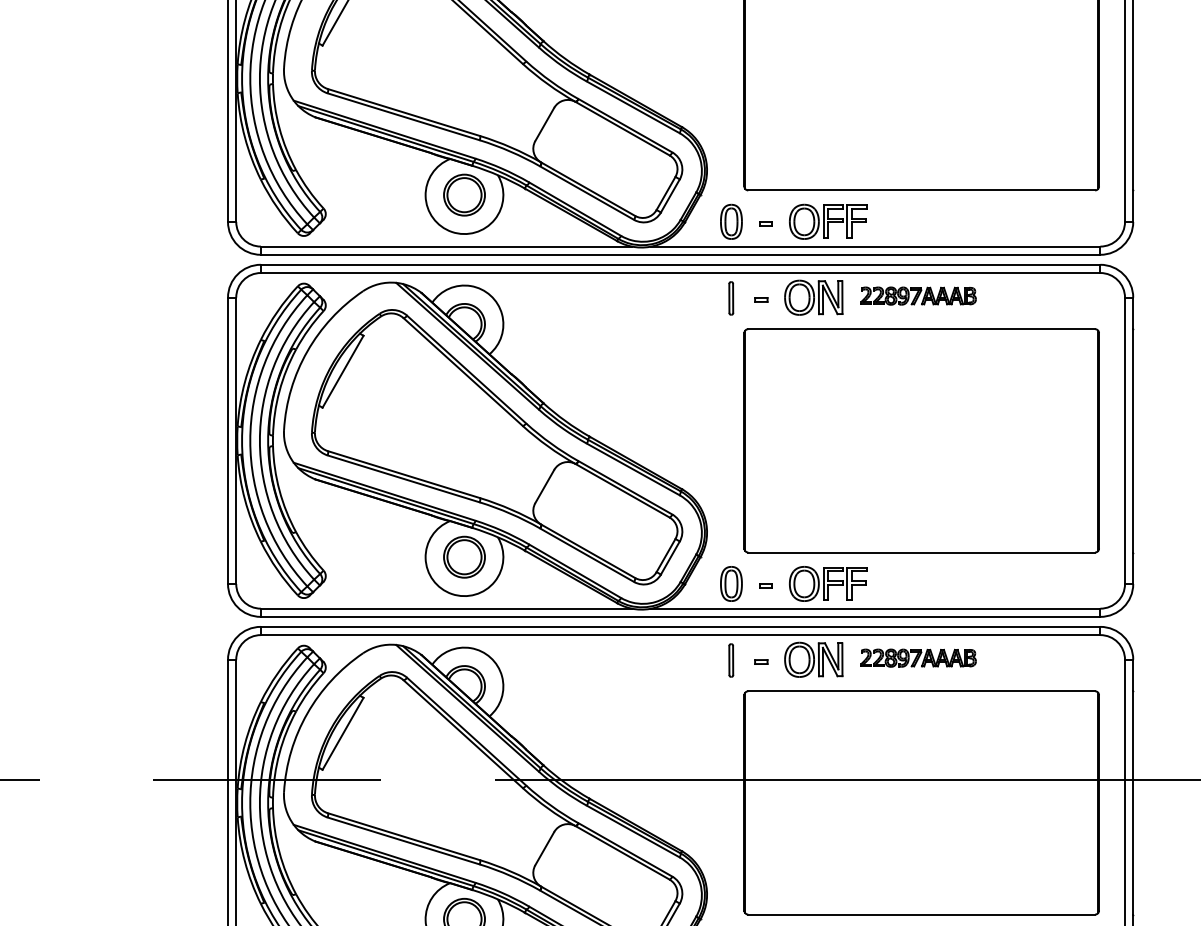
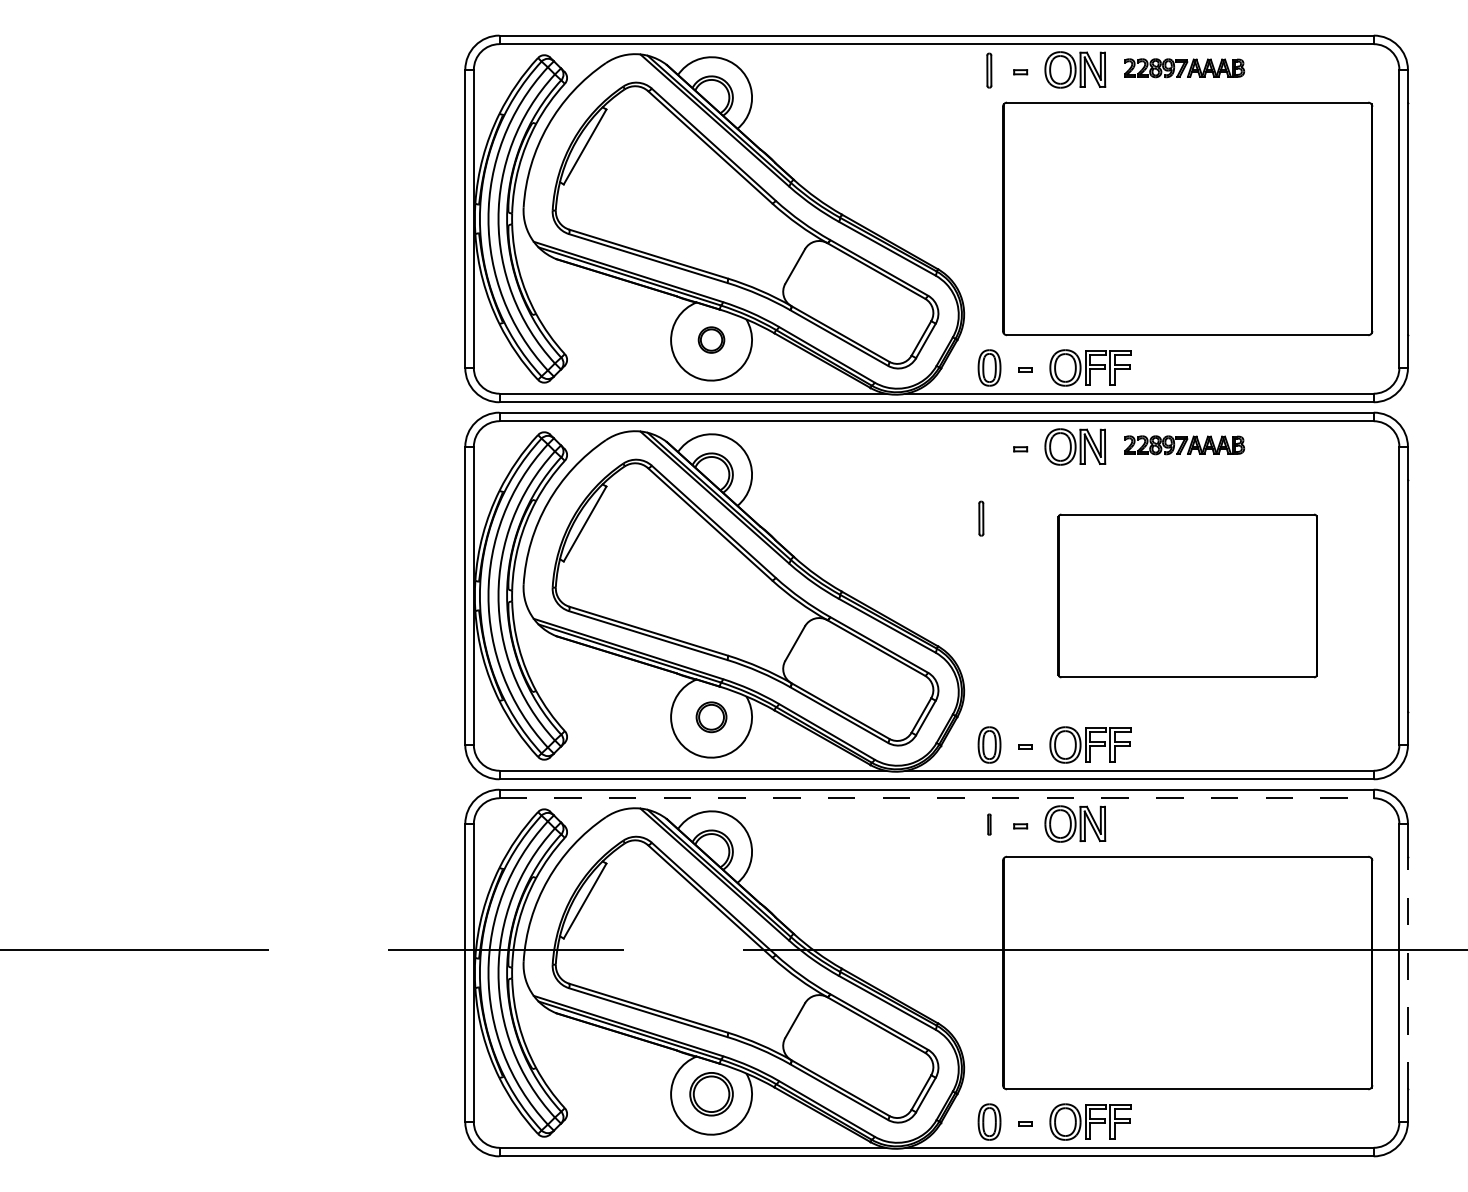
part: (464, 194) -> (711, 339), size x0.6
part: (731, 298) -> (981, 518), moved
part: (921, 440) -> (1187, 595), size x0.7
part: (464, 557) -> (711, 717), size x0.7
line: (681, 635) -> (937, 798), solid -> dashed
part: (918, 658) -> (1184, 822), removed
part: (731, 660) -> (989, 824), size x0.6
line: (1132, 802) -> (1407, 972), solid -> dashed

